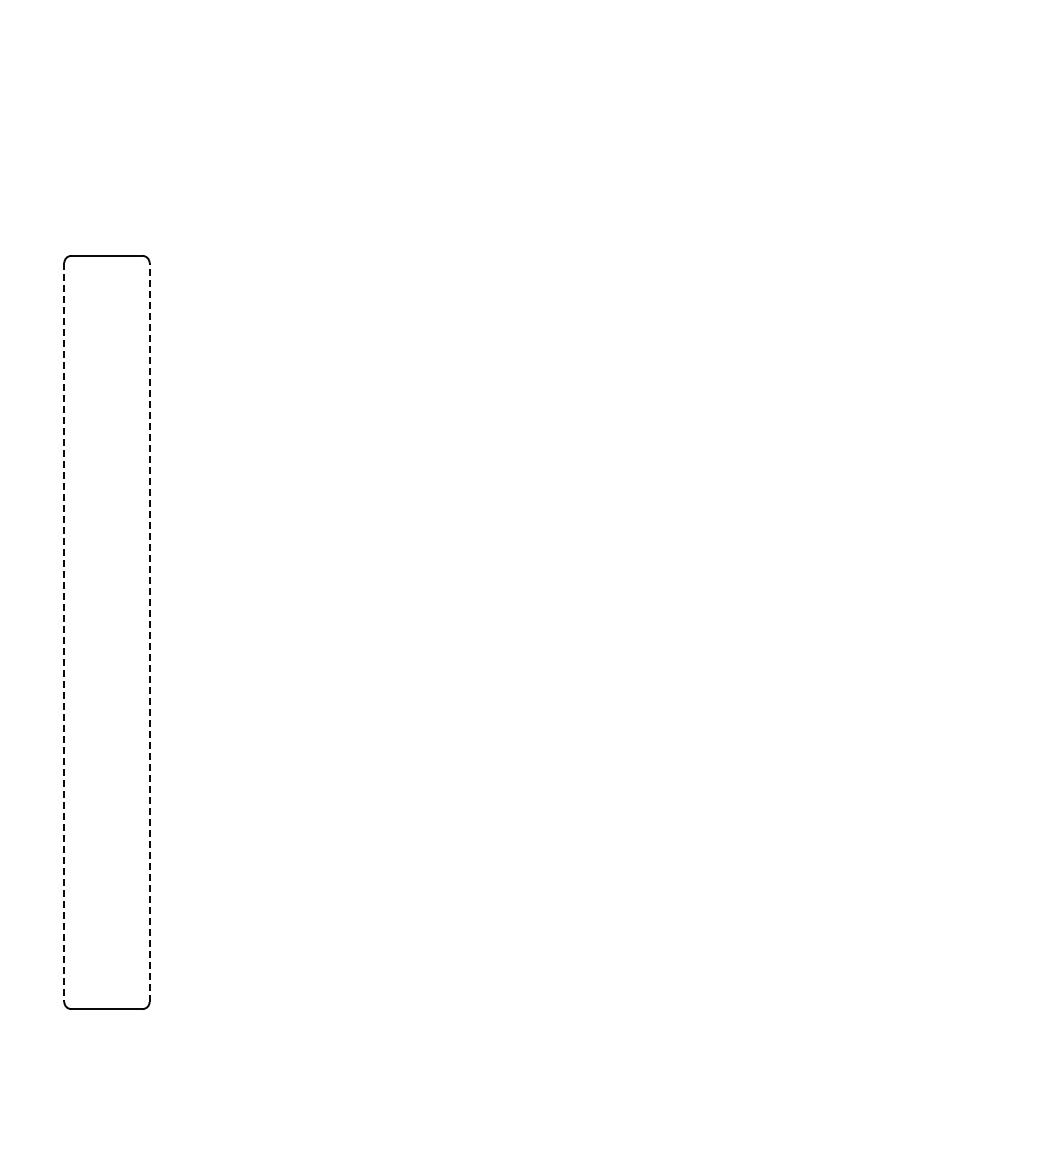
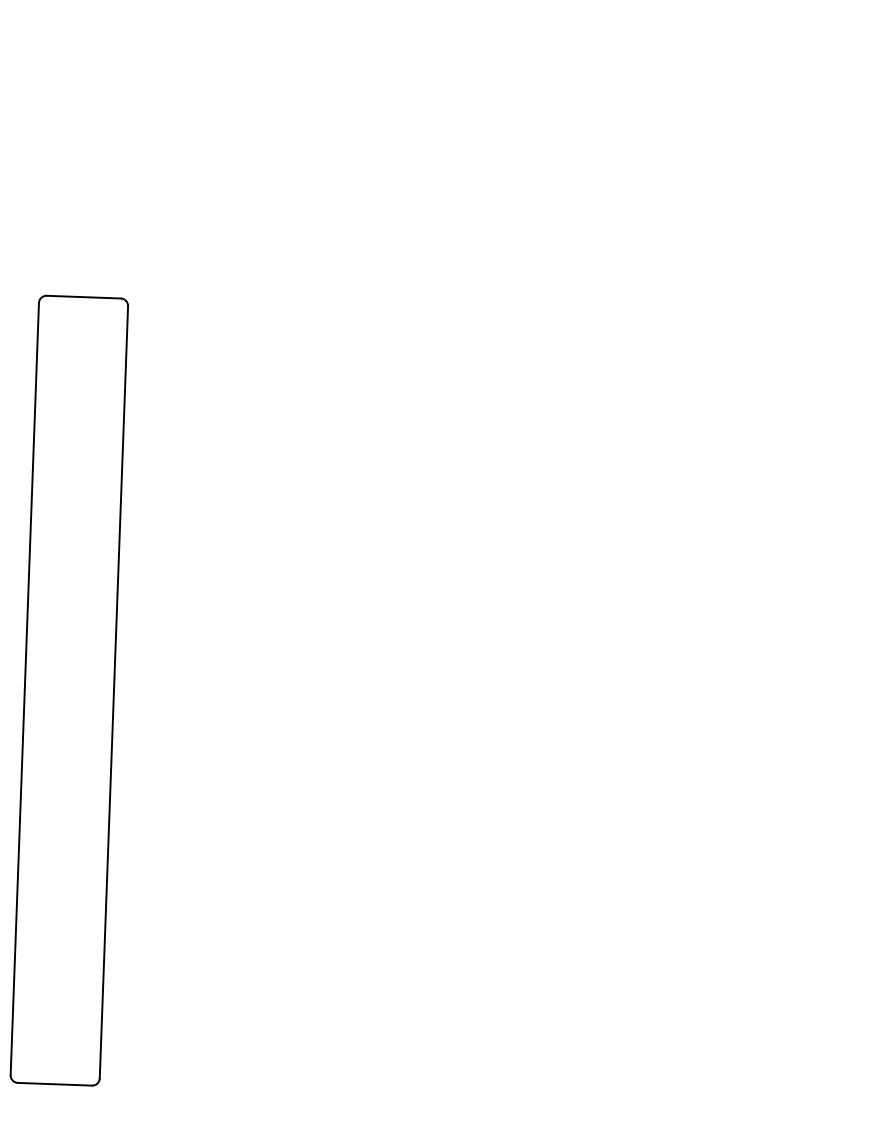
line: (64, 632) -> (25, 689), dashed -> solid
line: (149, 632) -> (113, 692), dashed -> solid

